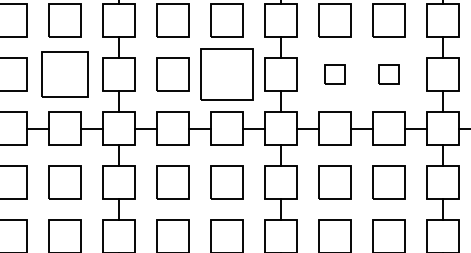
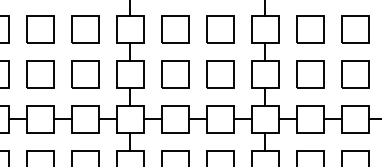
part: (64, 74) -> (84, 74), size x0.71
part: (226, 74) -> (219, 74), size x0.62
part: (334, 74) -> (309, 74), size x1.67
part: (388, 74) -> (354, 74), size x1.67

